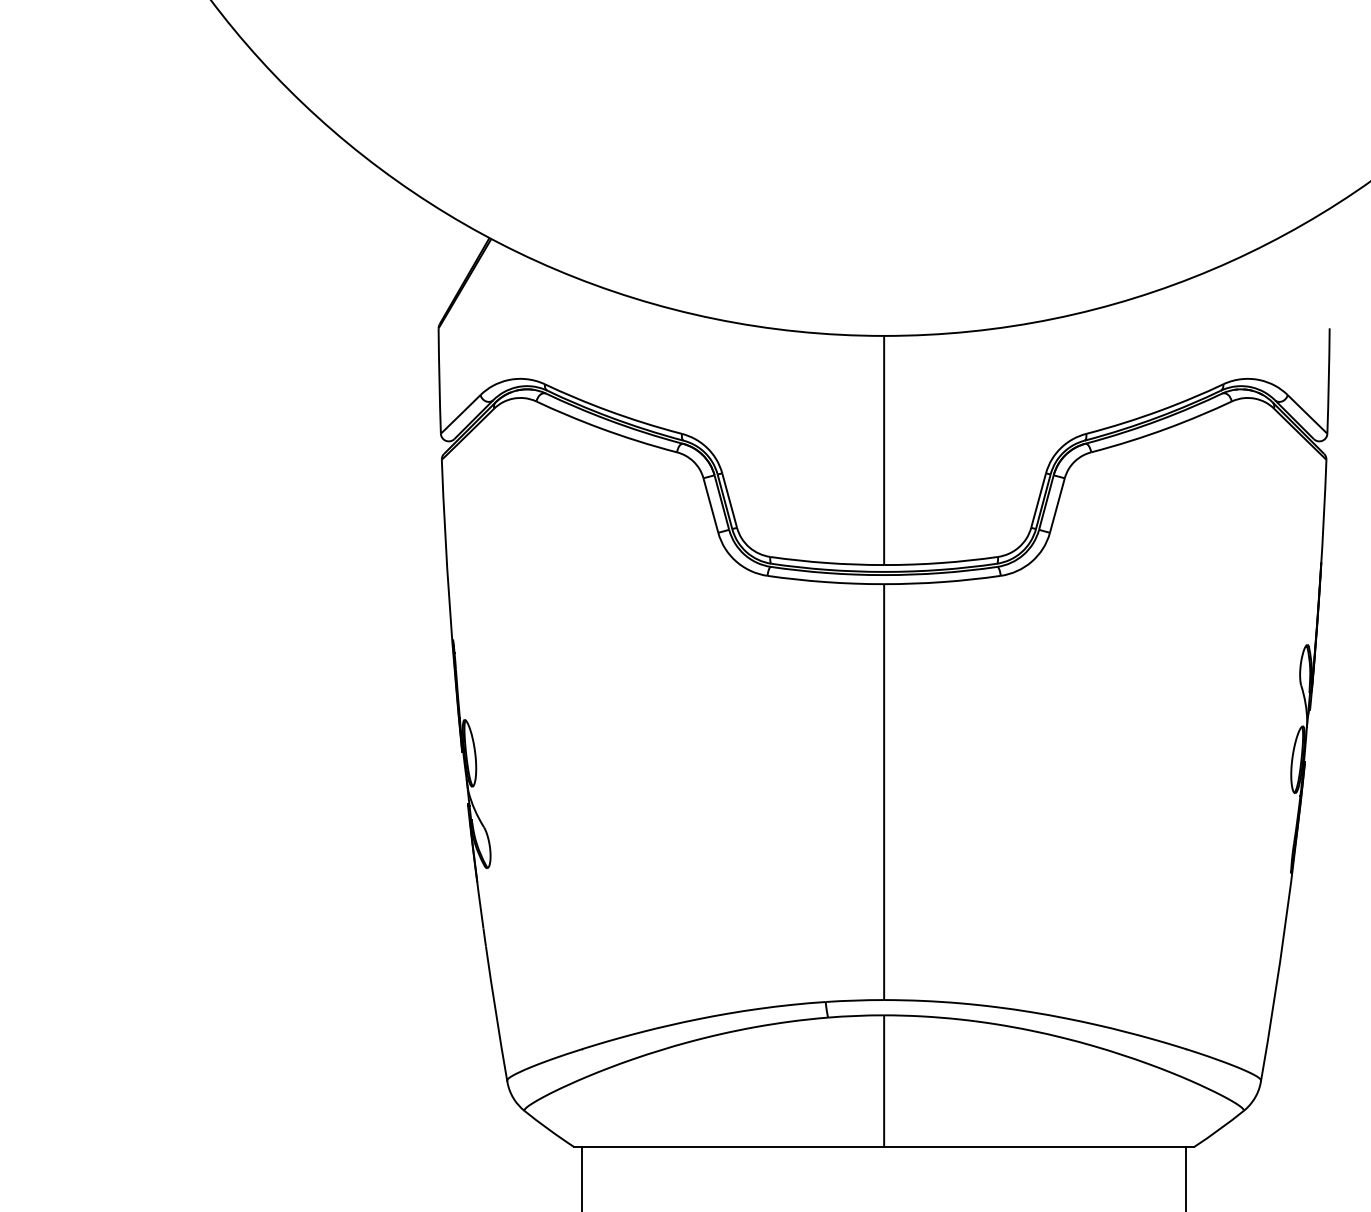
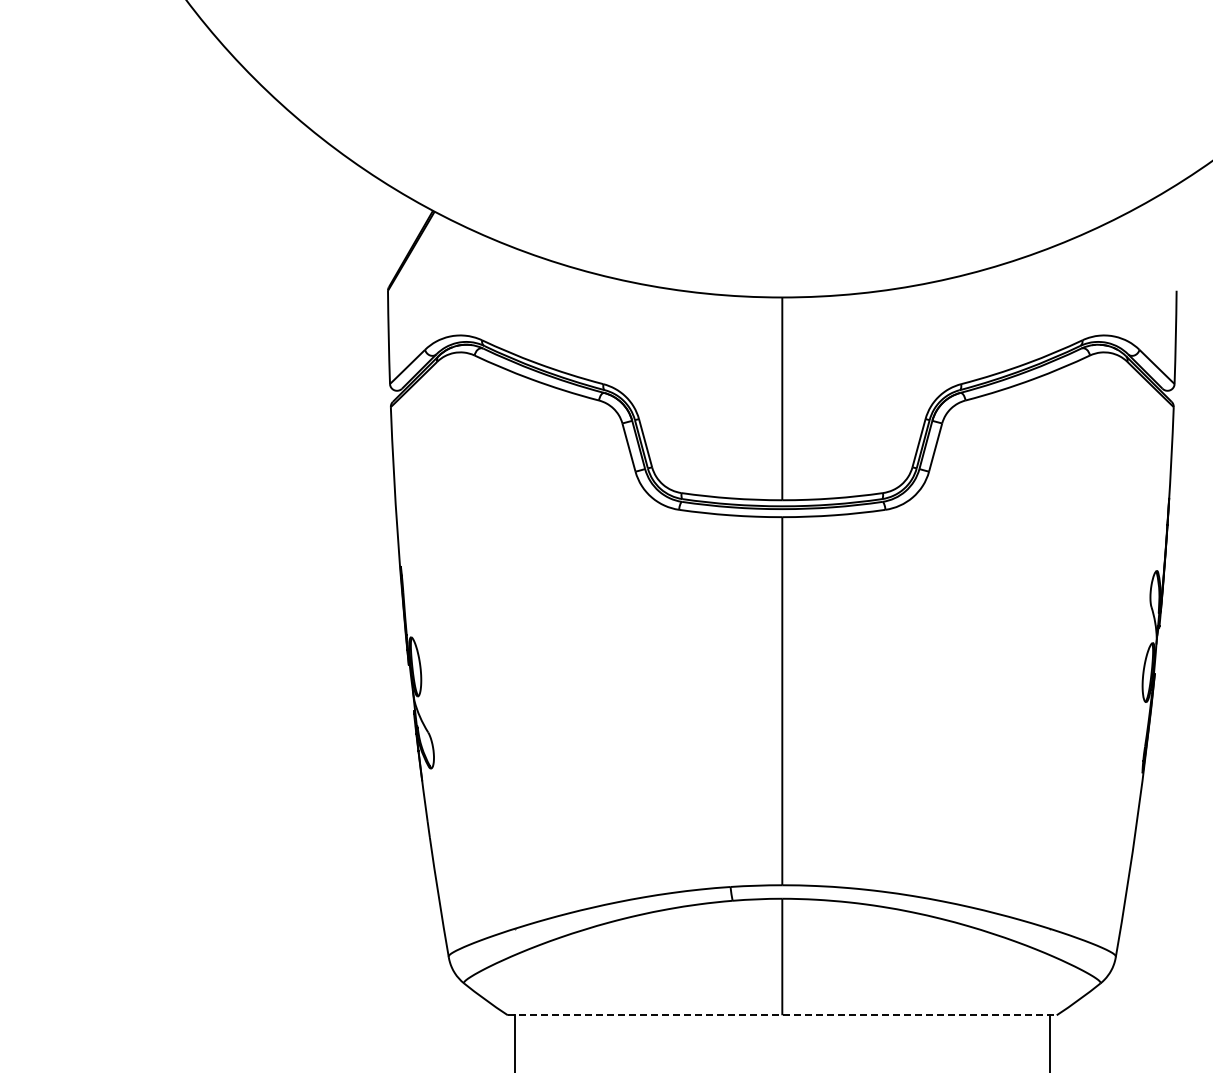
line: (884, 1147) -> (782, 1015), solid -> dashed

